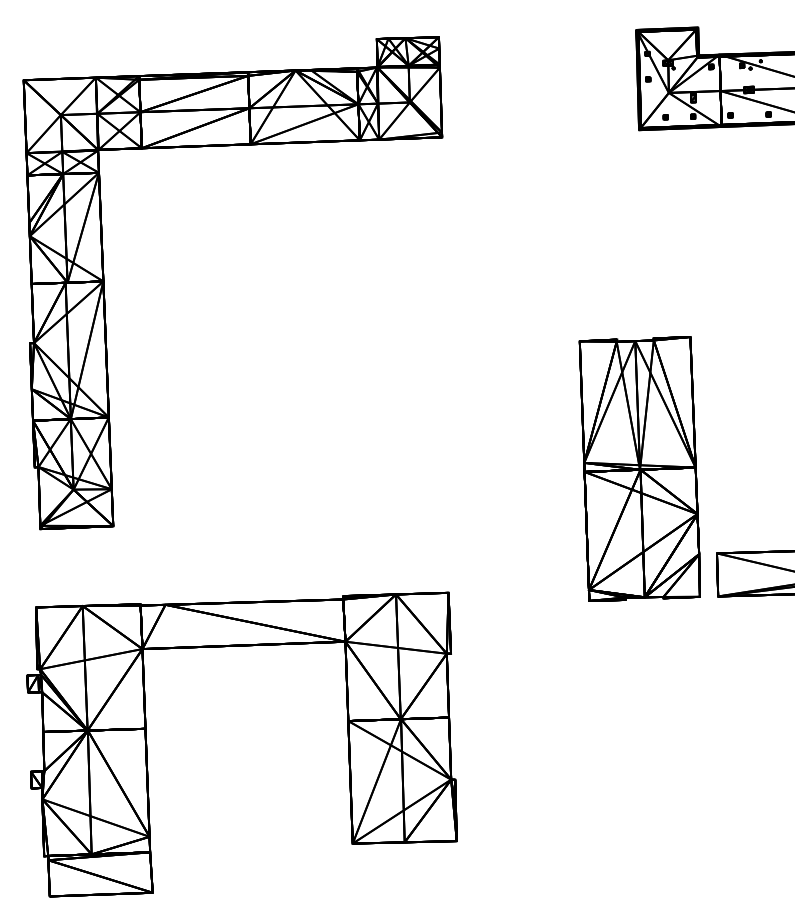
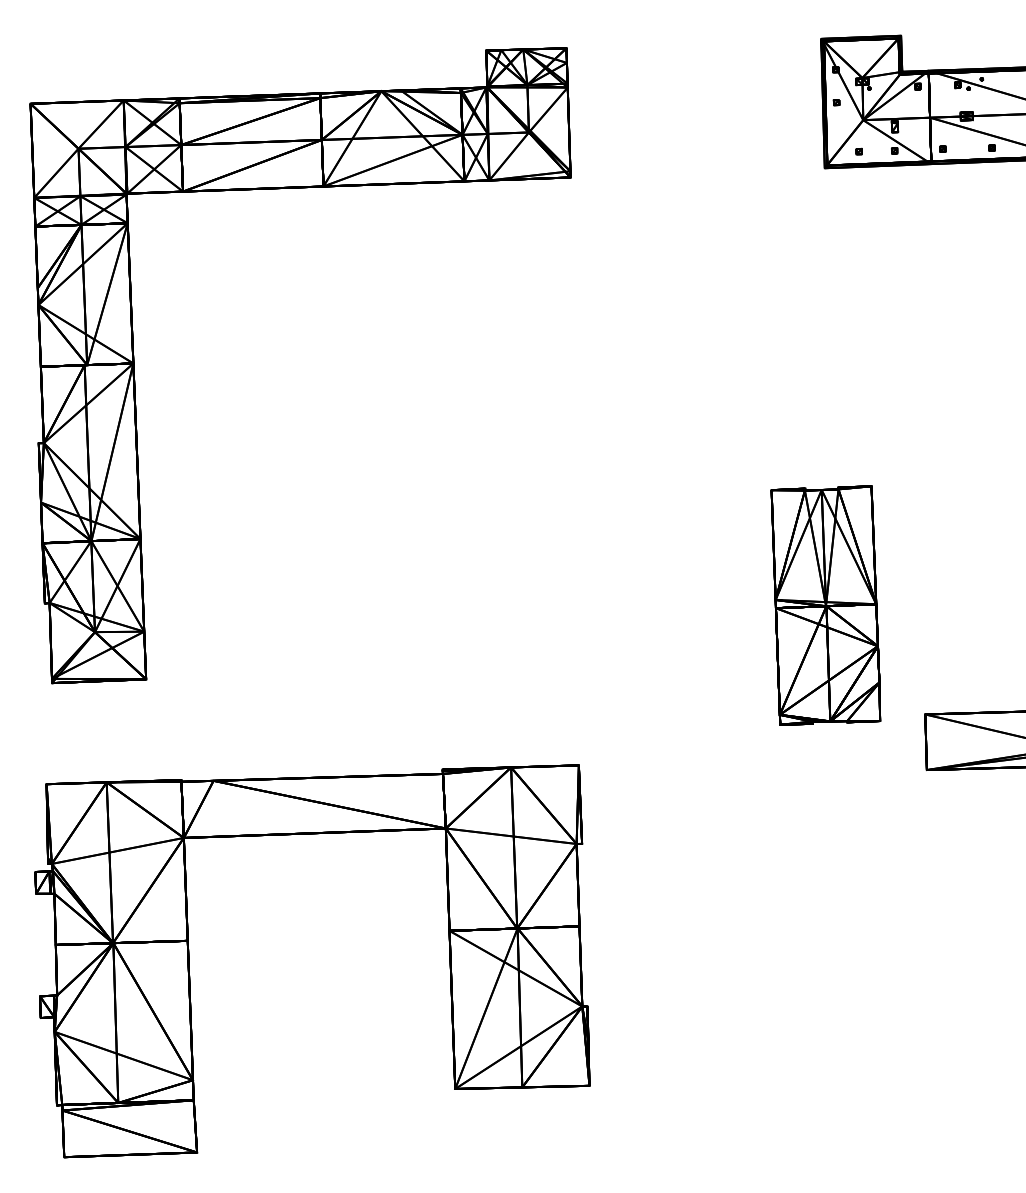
part: (639, 468) -> (825, 605), size x0.7

